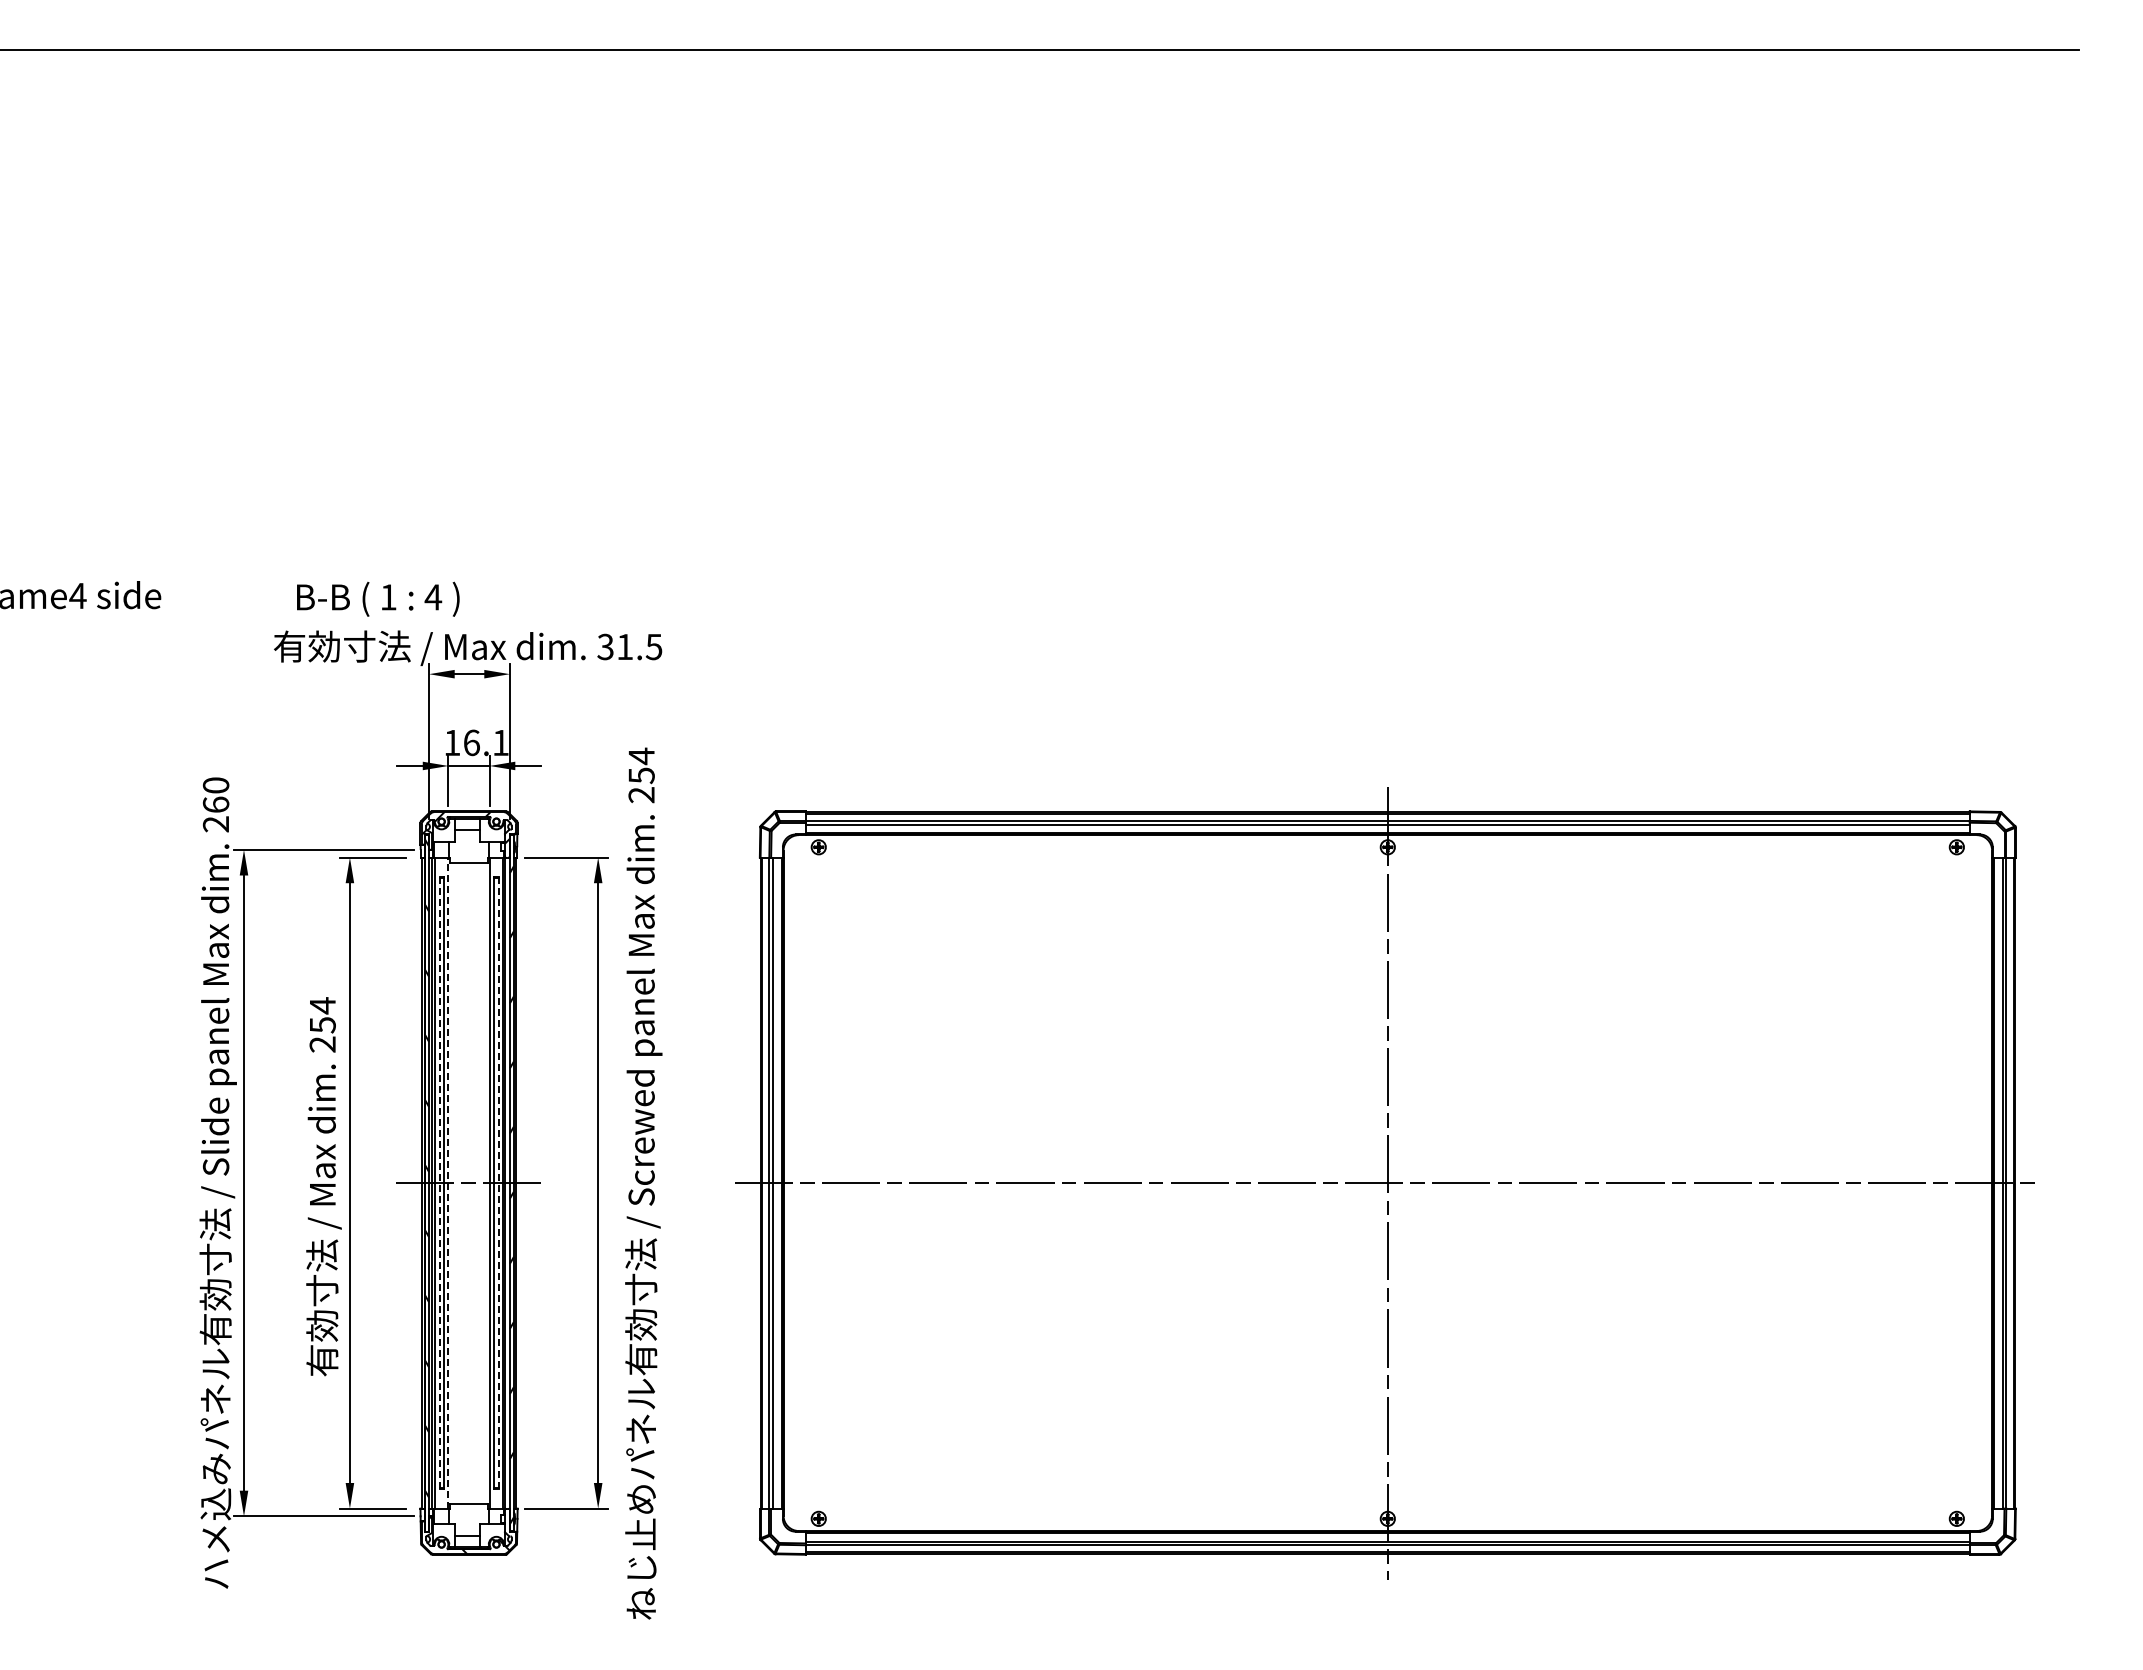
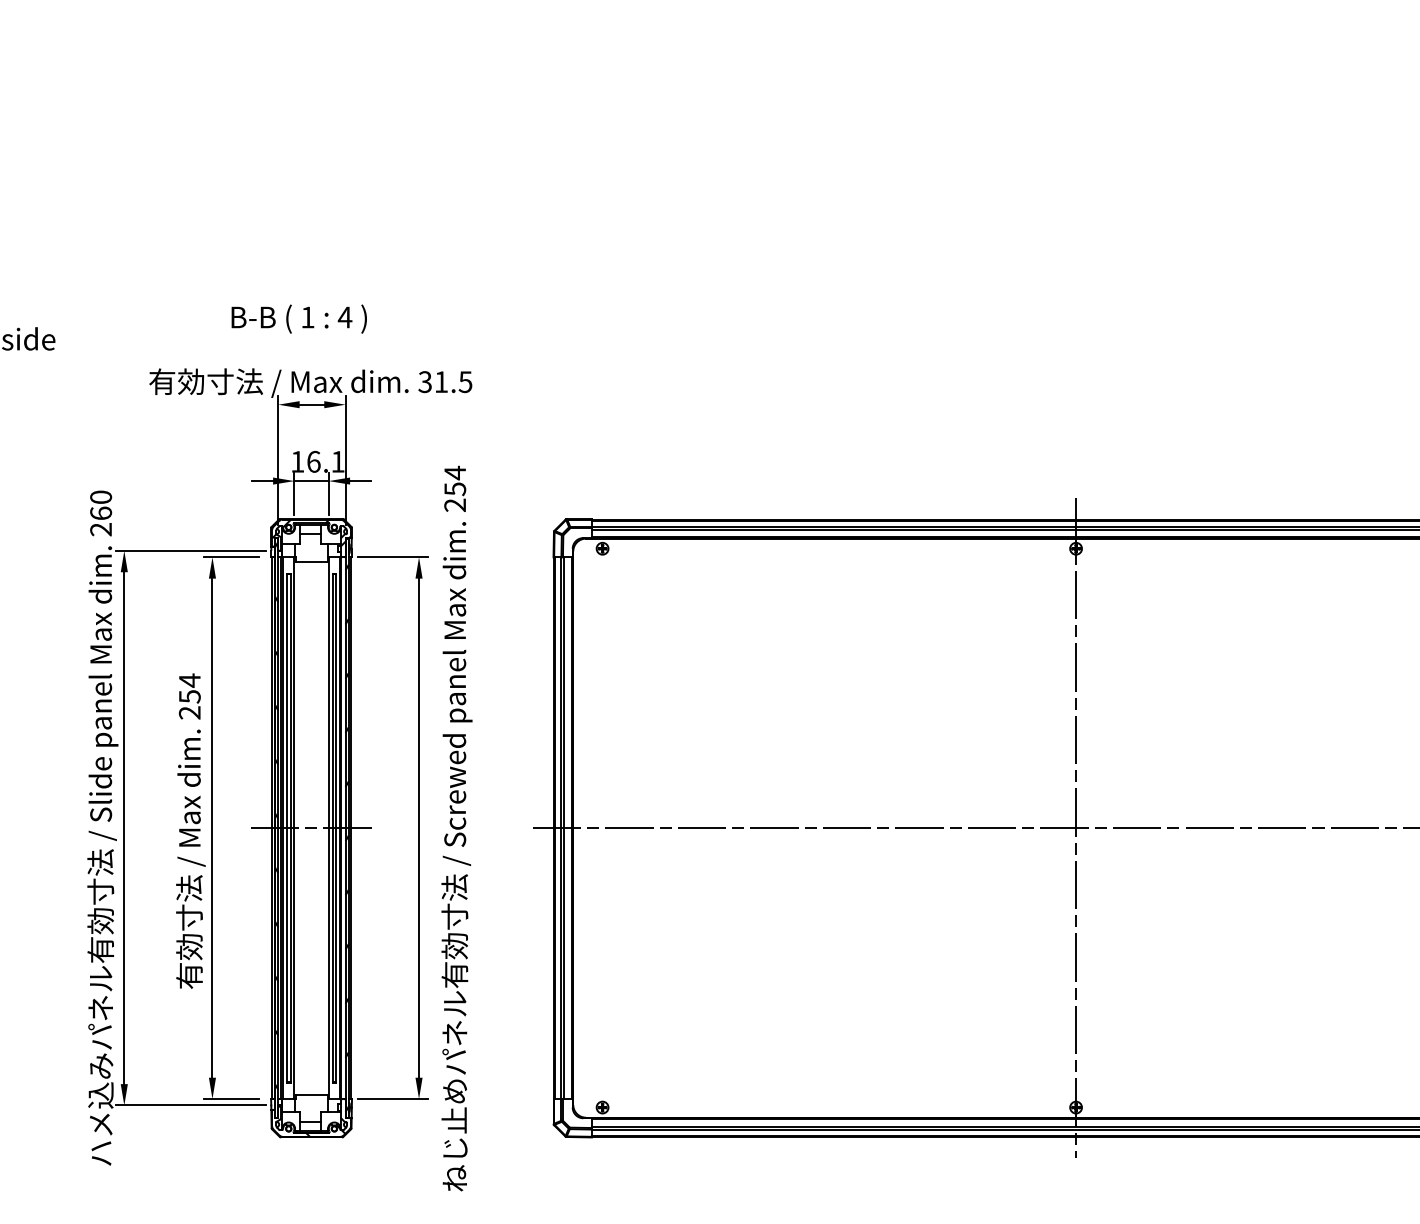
text: (378, 598) -> (299, 318), moved
line: (439, 1183) -> (286, 828), dashed -> solid
line: (448, 1183) -> (294, 828), dashed -> solid
line: (498, 1183) -> (336, 828), dashed -> solid

